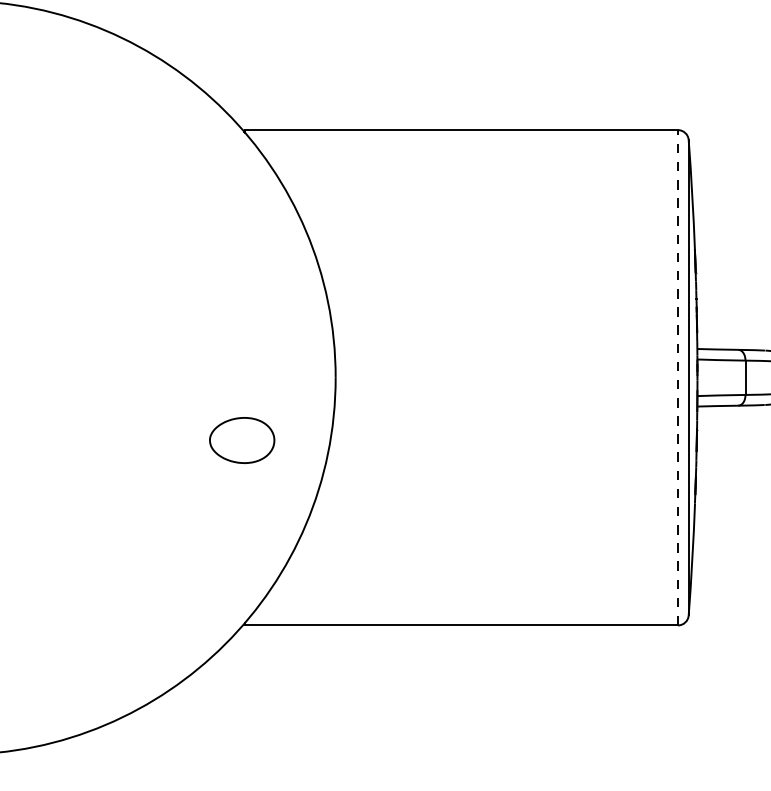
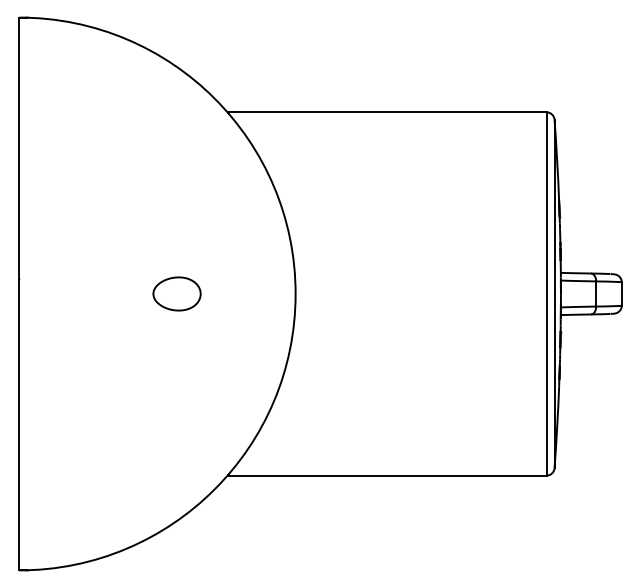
line: (677, 378) -> (546, 294), dashed -> solid
part: (241, 439) -> (176, 293), moved

